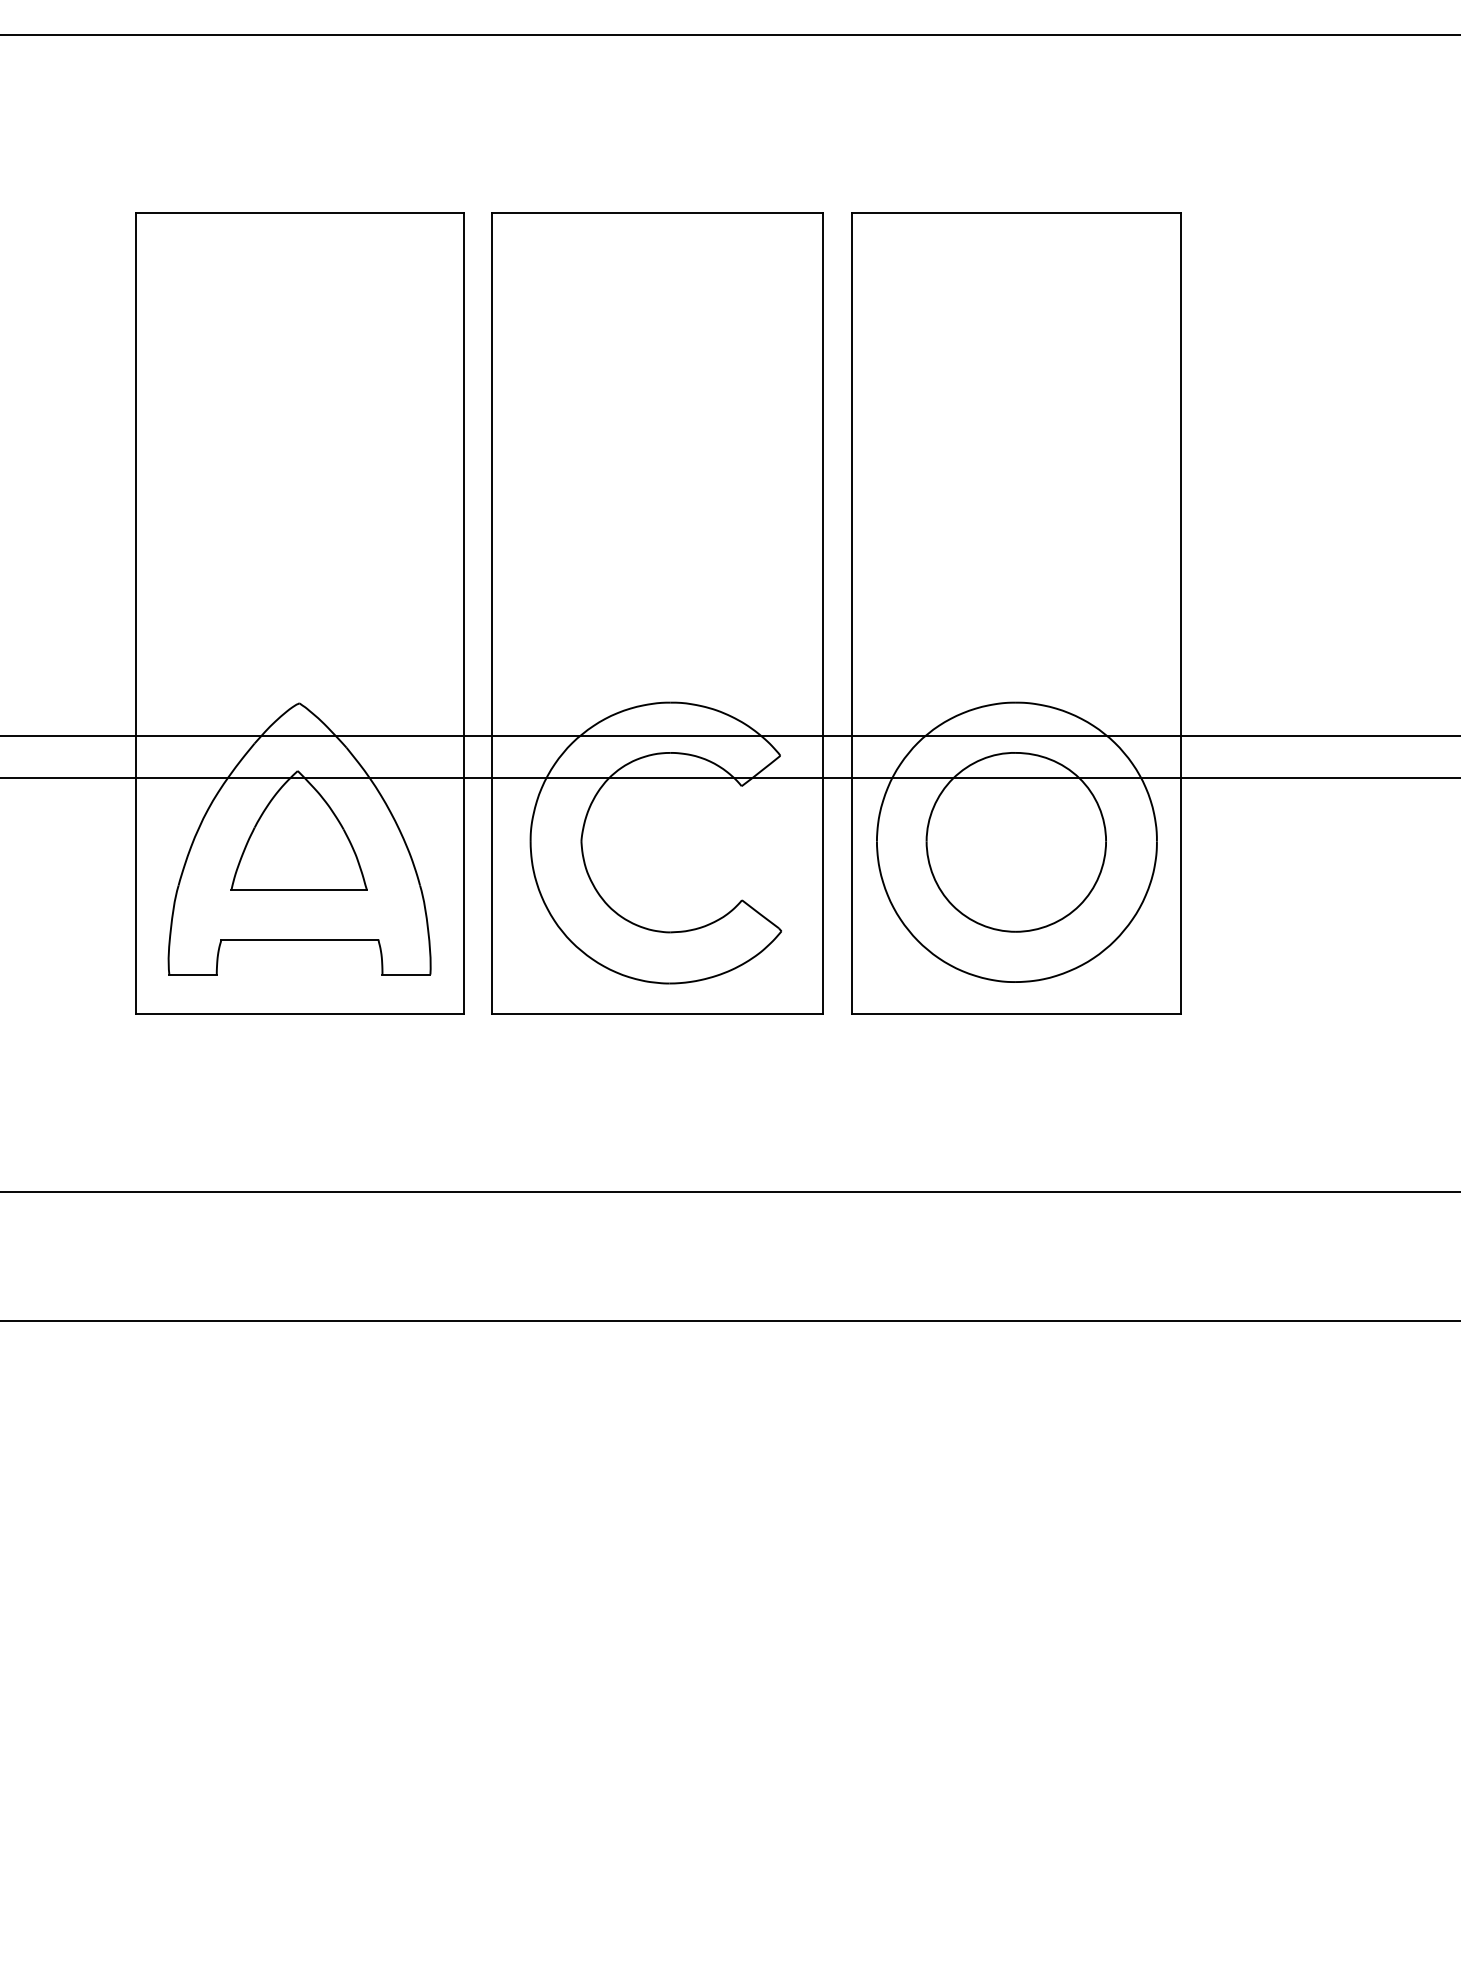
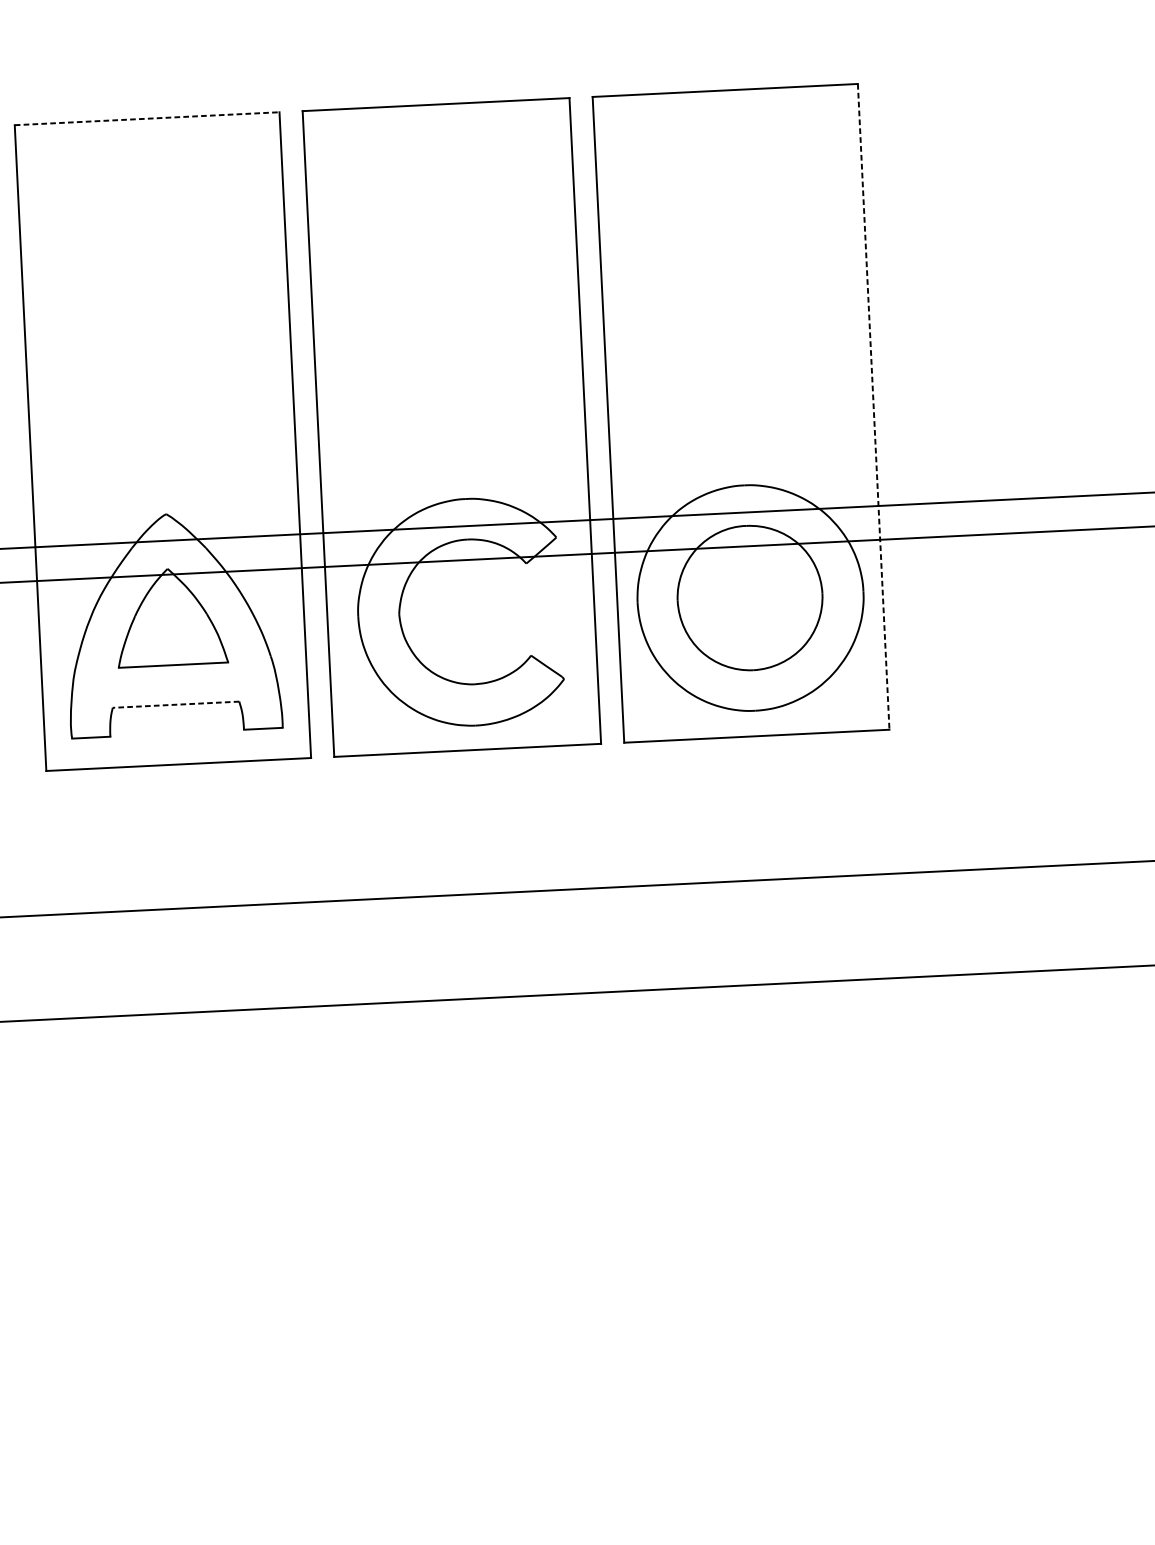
line: (300, 213) -> (147, 119), solid -> dashed
line: (1180, 613) -> (873, 406), solid -> dashed
line: (299, 939) -> (175, 704), solid -> dashed

